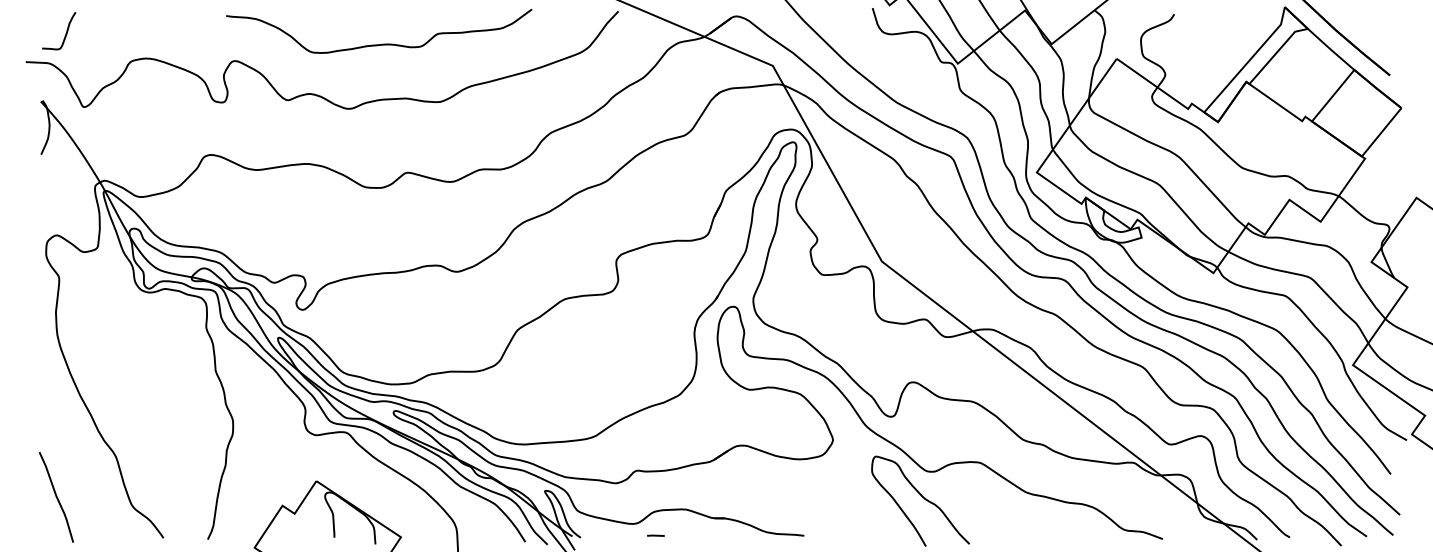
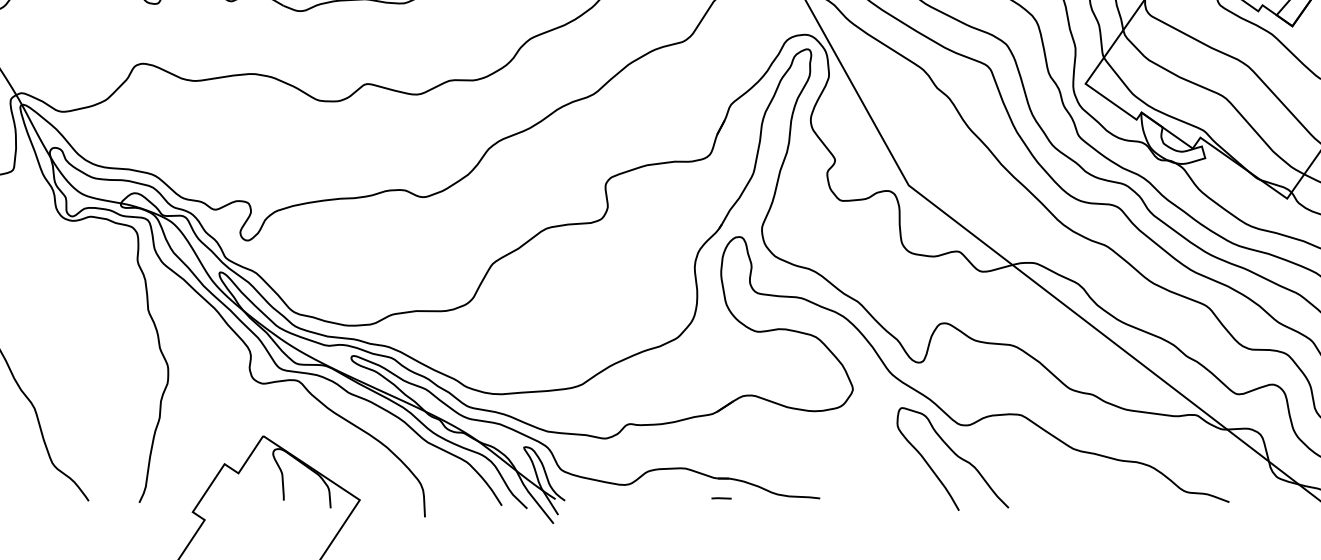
line: (655, 535) -> (721, 498), moved

